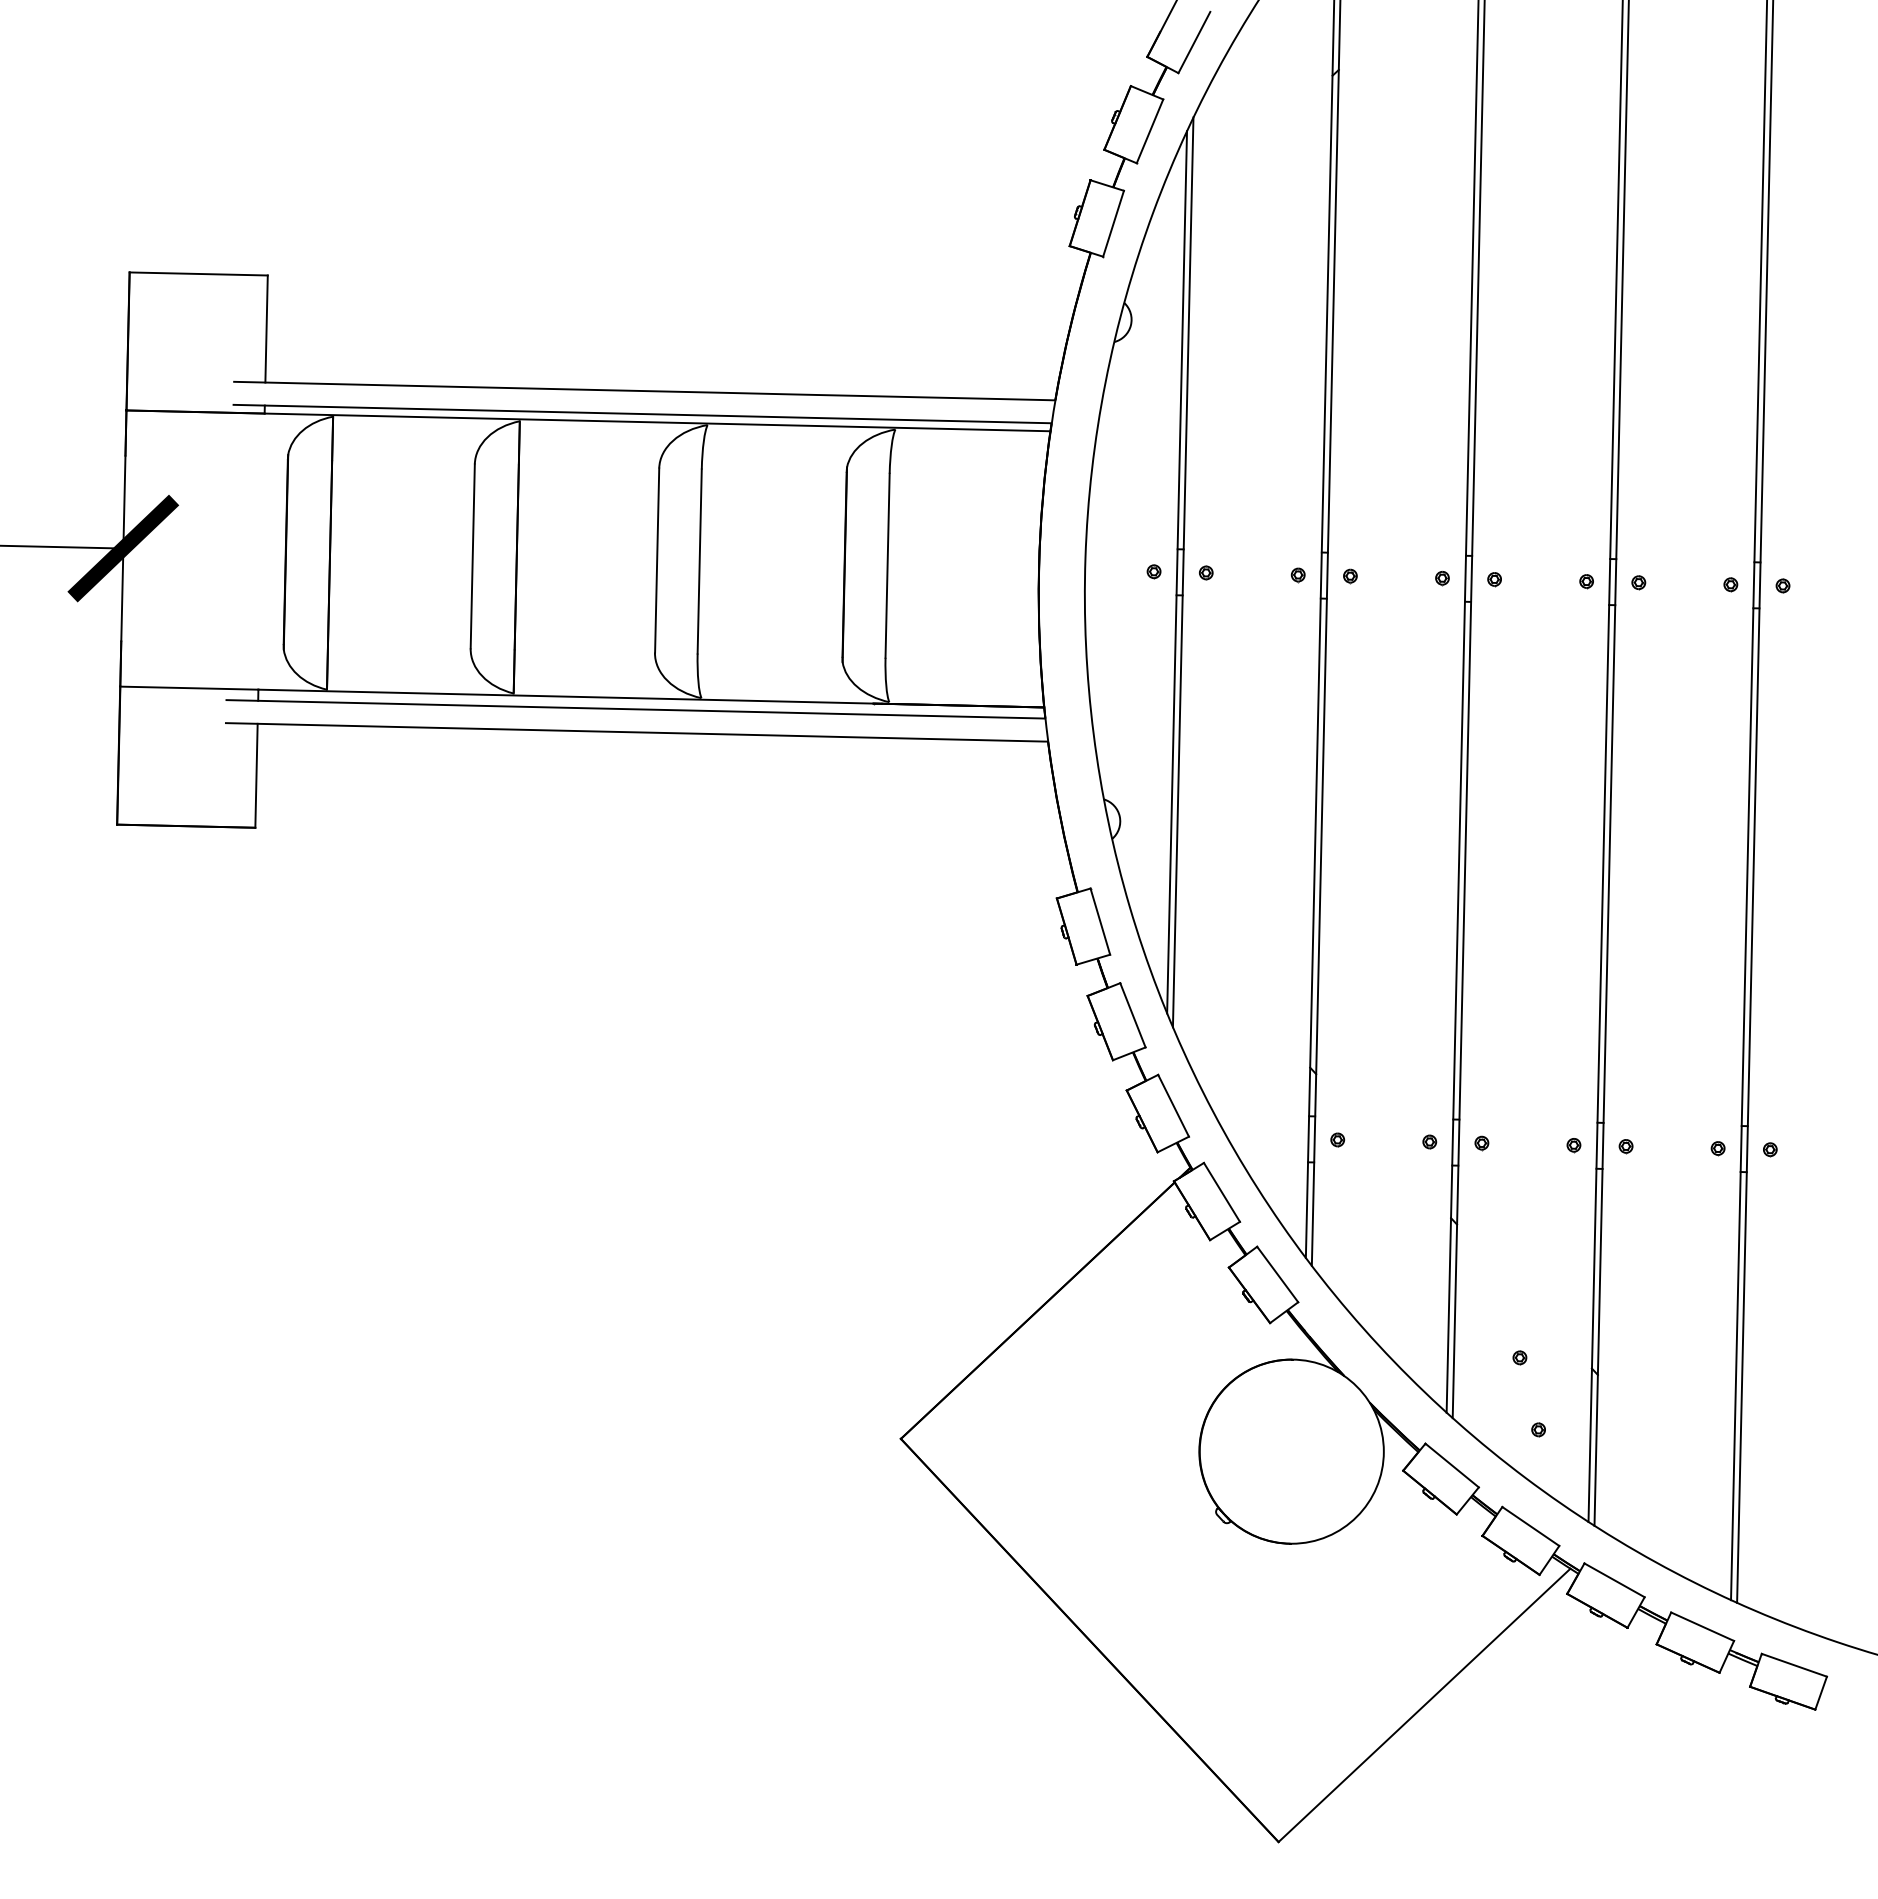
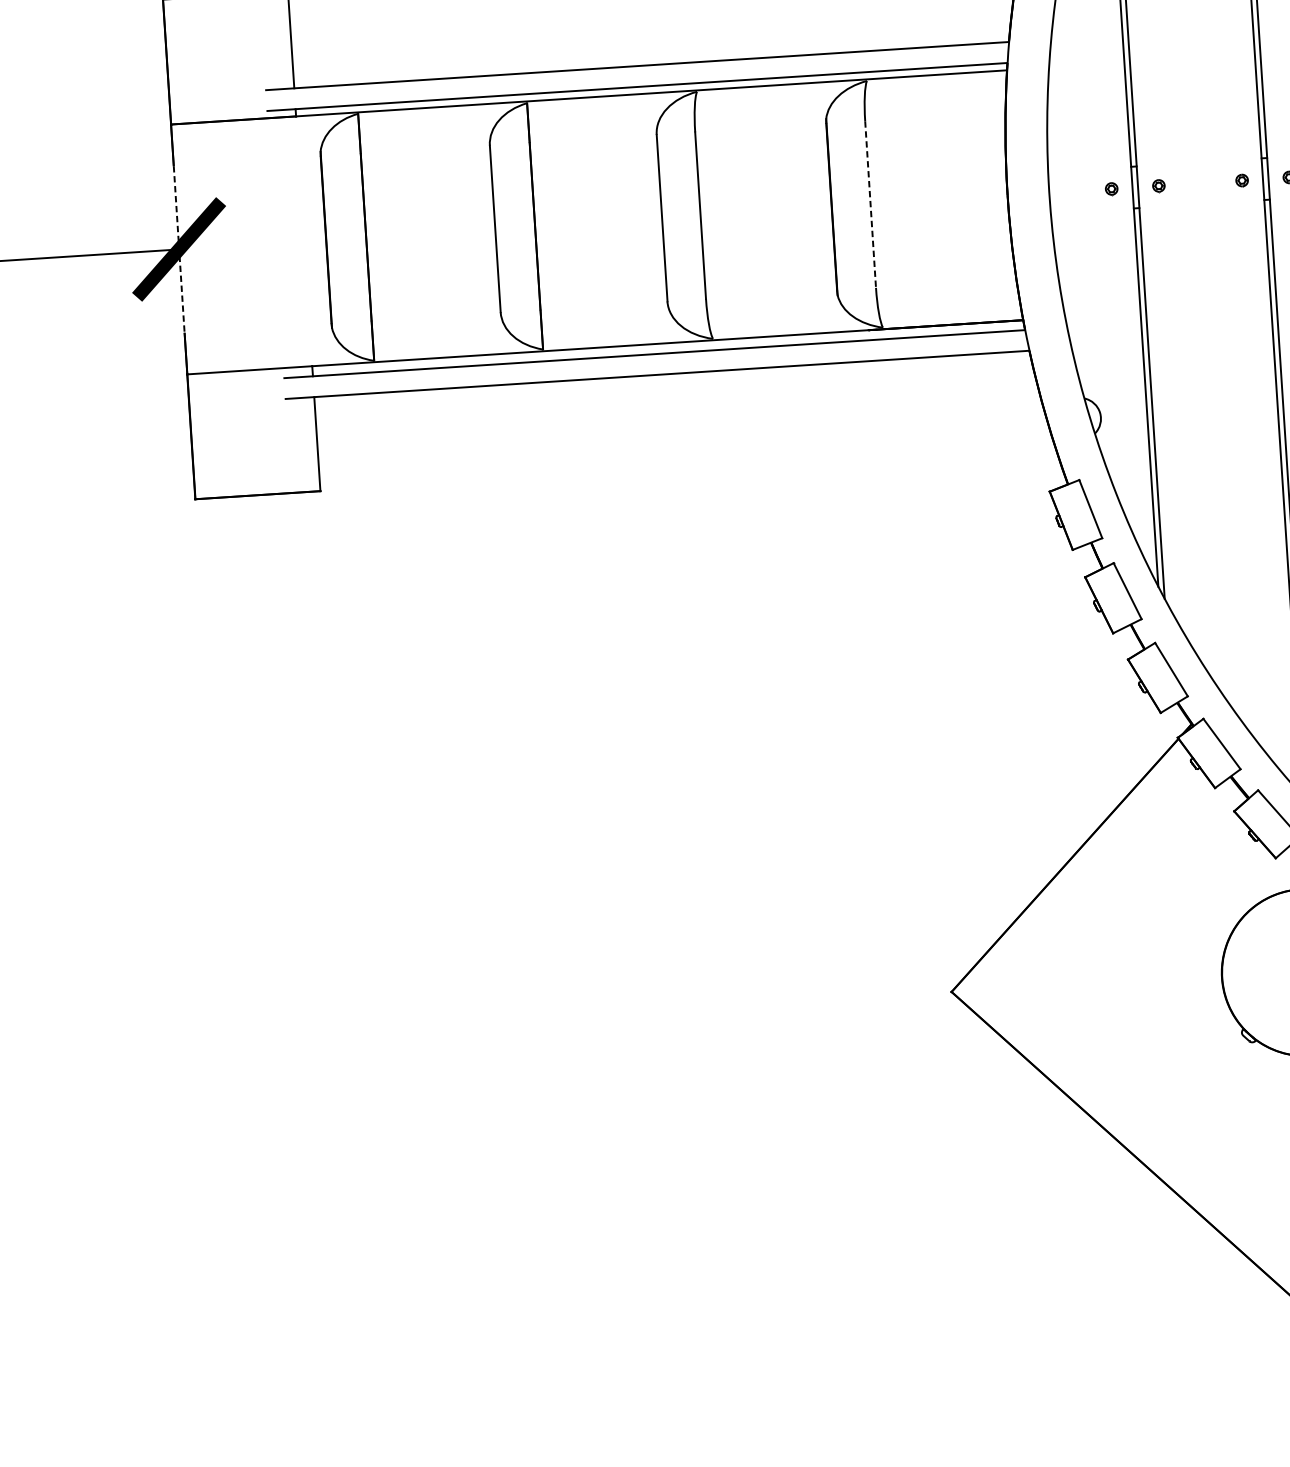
line: (123, 549) -> (179, 250), solid -> dashed
line: (887, 566) -> (870, 205), solid -> dashed

